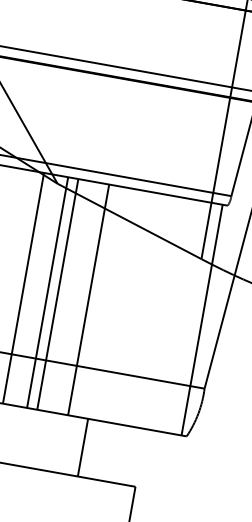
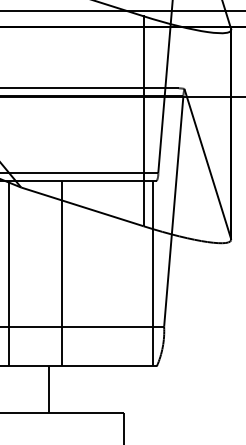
line: (47, 292) -> (28, 273), removed
line: (57, 294) -> (36, 273), removed
line: (82, 447) -> (48, 389), moved

